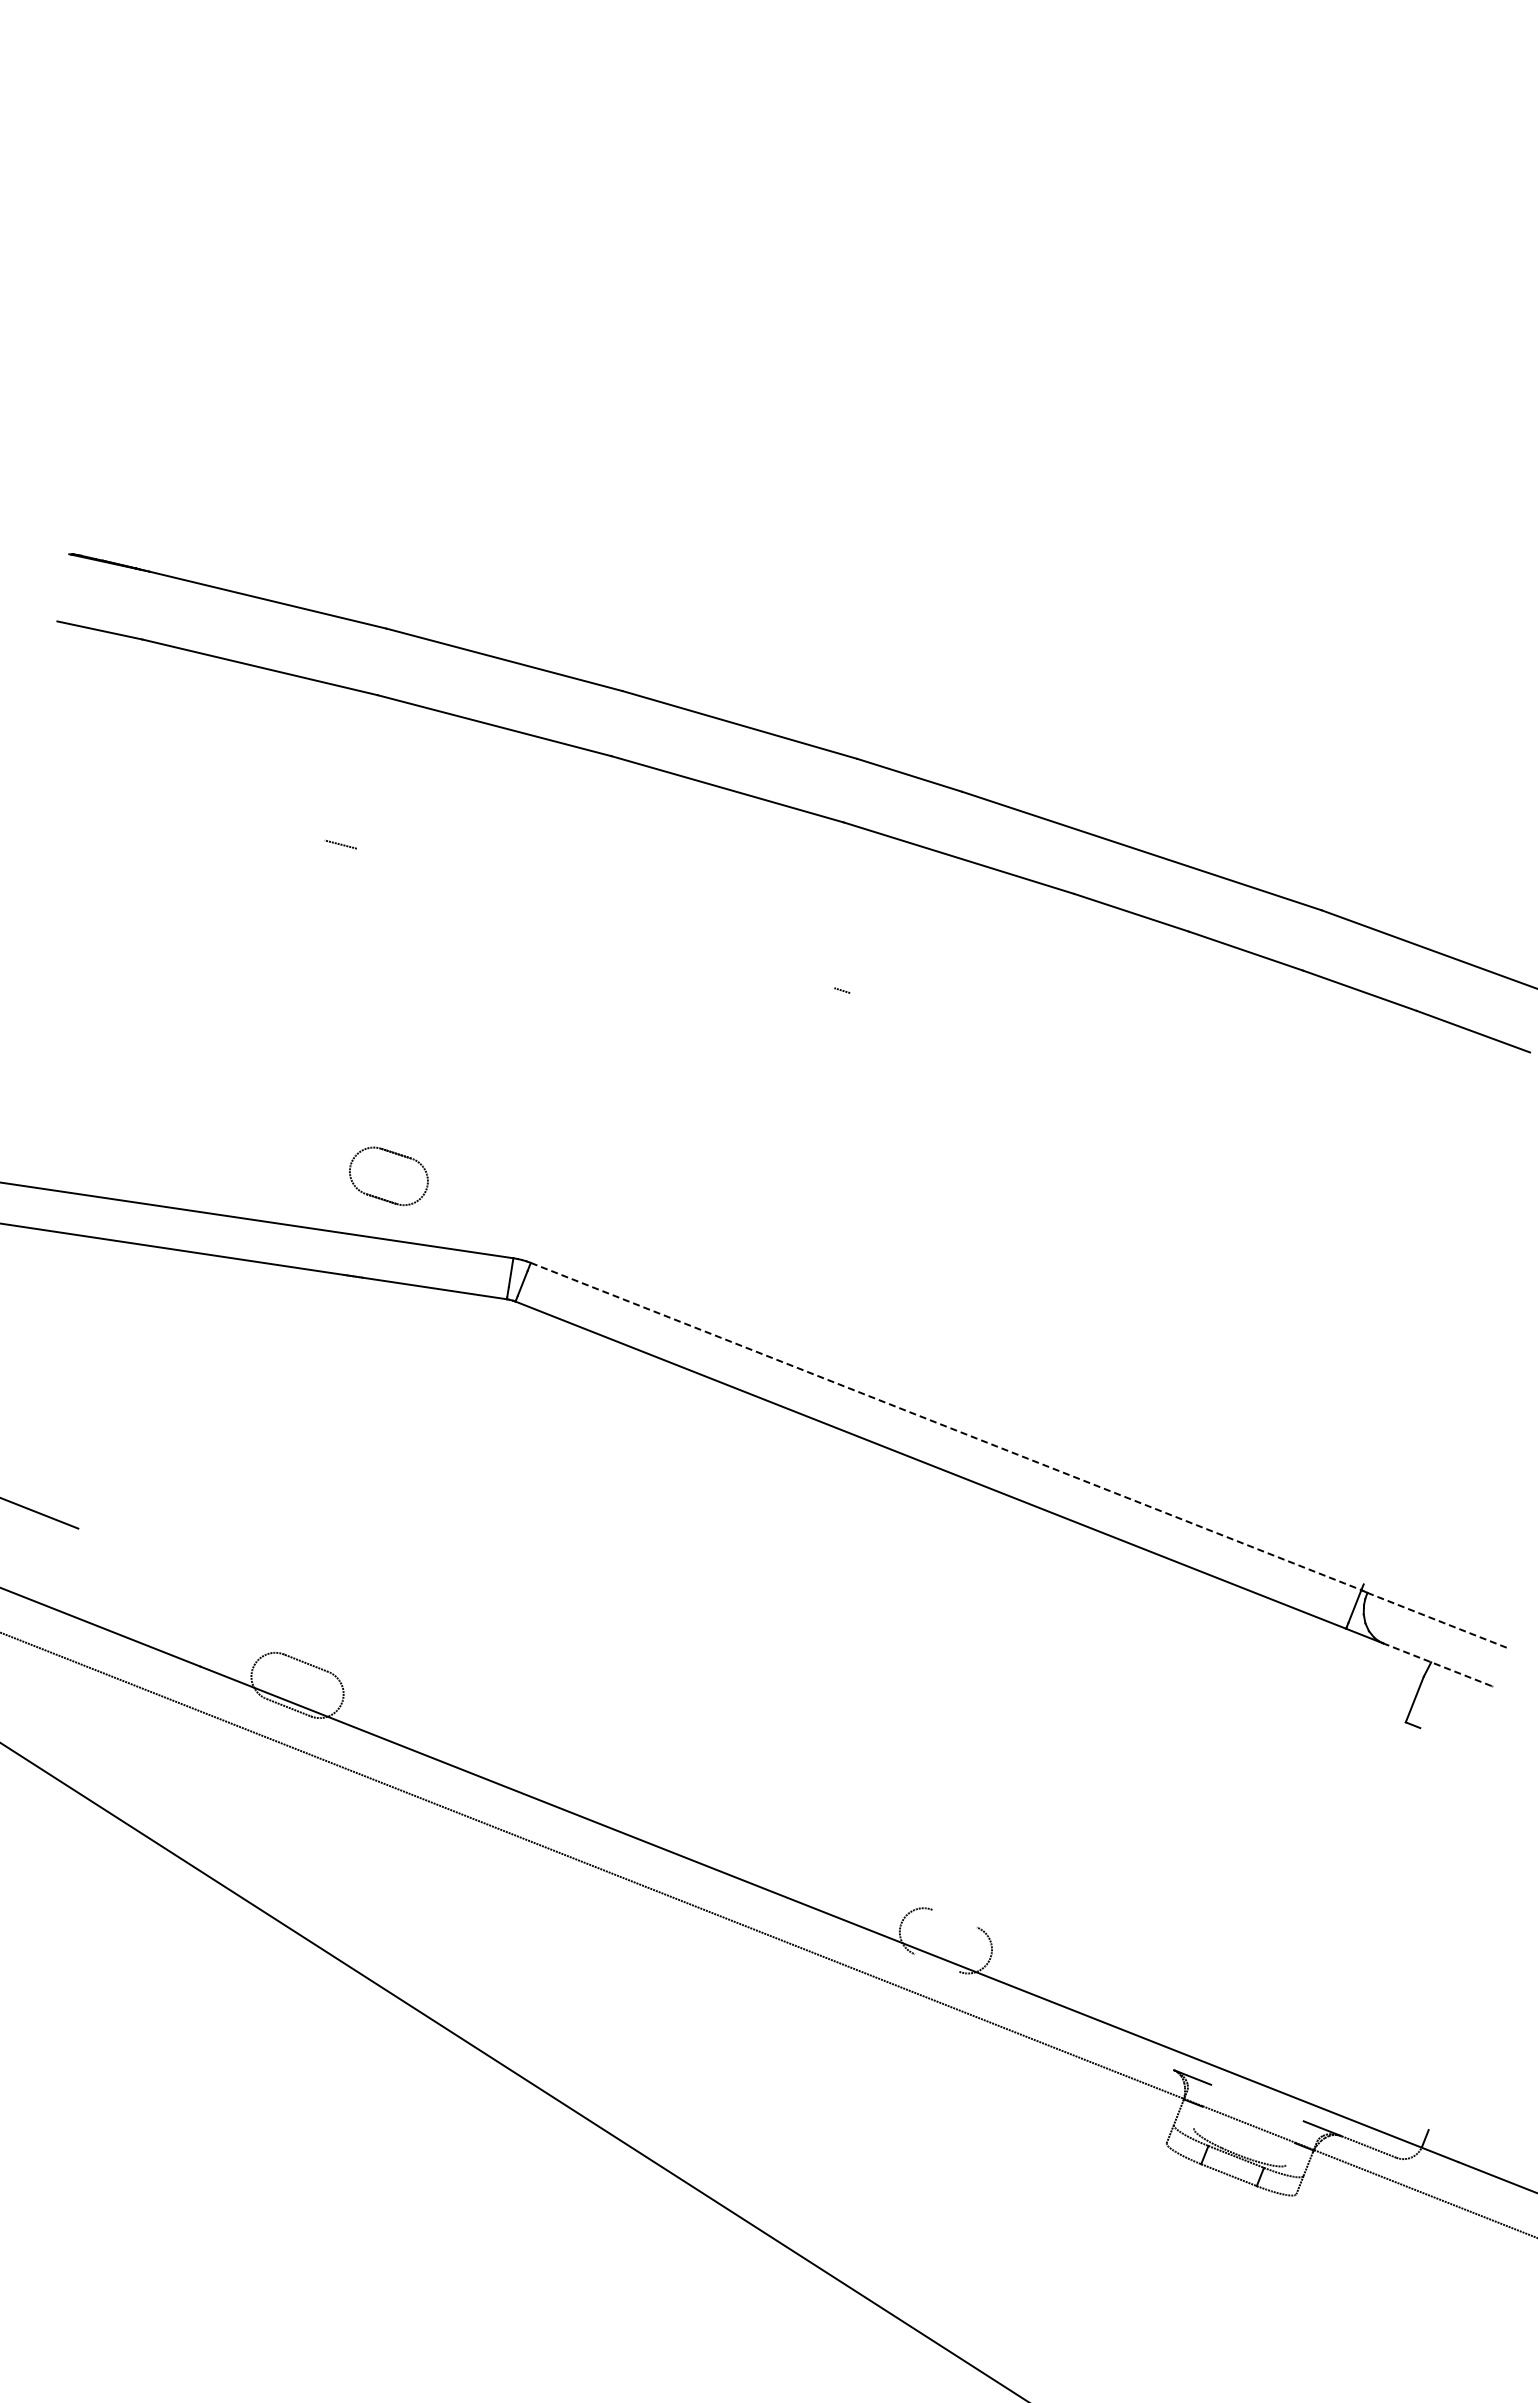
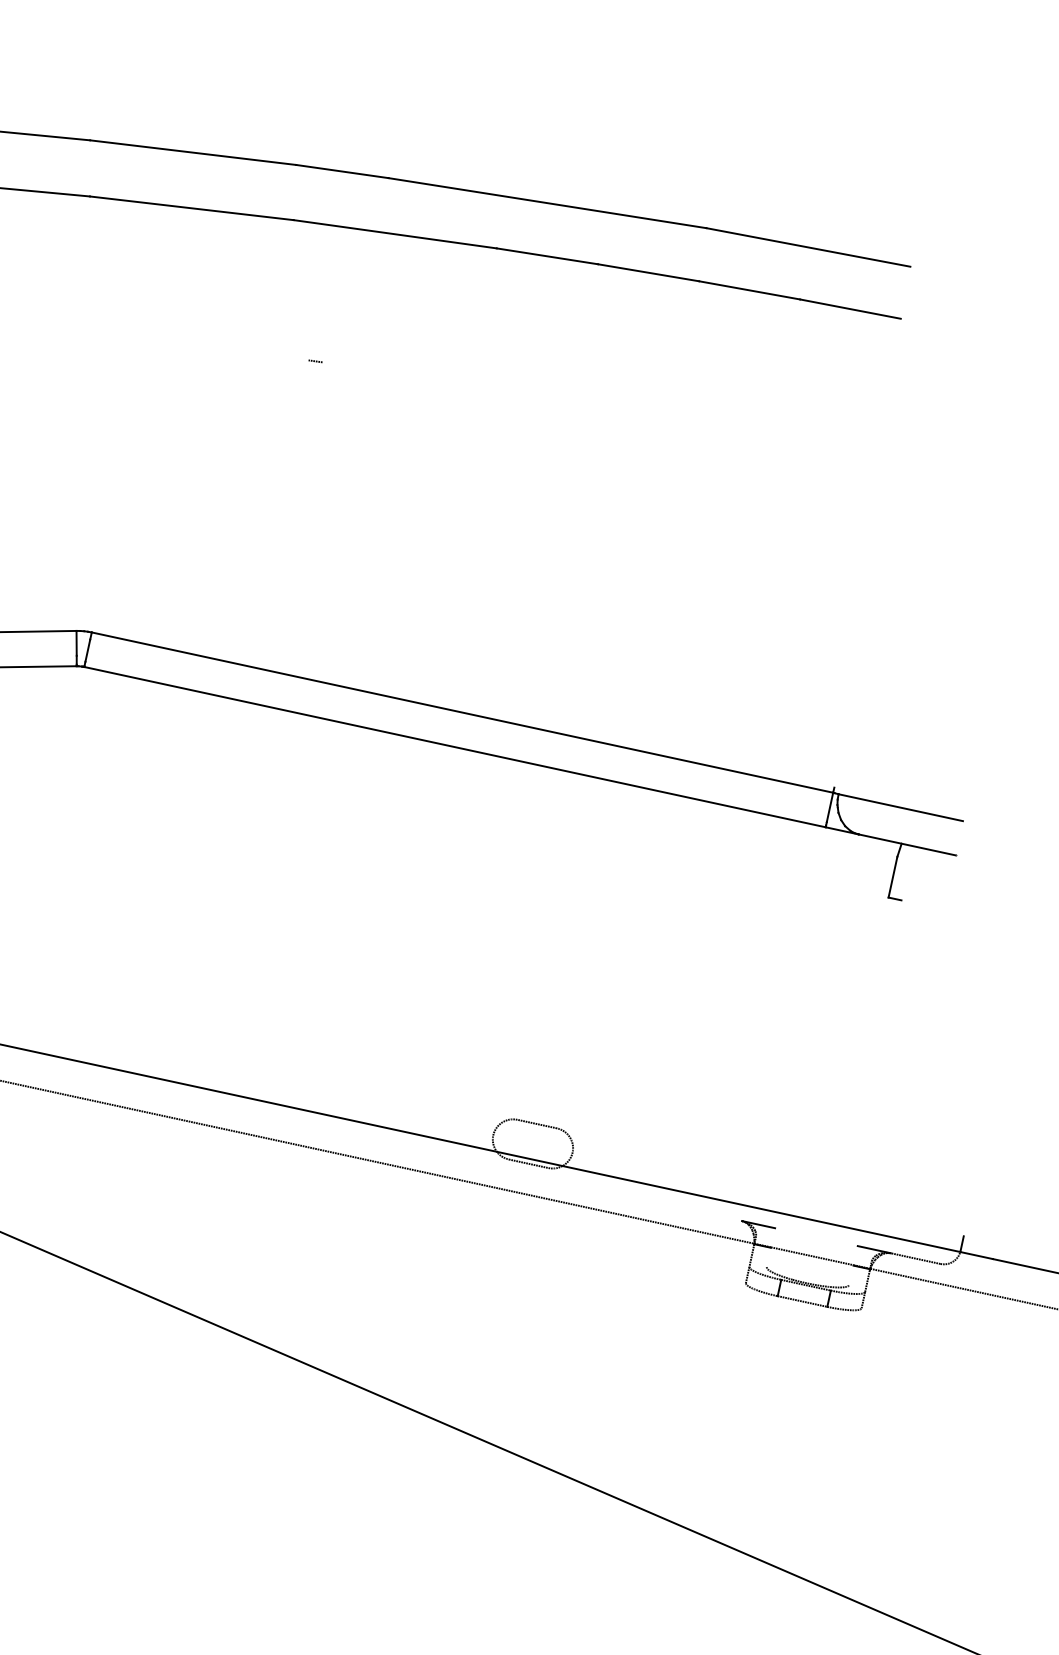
line: (946, 1426) -> (462, 712), dashed -> solid
line: (1437, 1620) -> (901, 807), dashed -> solid
line: (1436, 1664) -> (906, 844), dashed -> solid
line: (954, 1918) -> (537, 1124), added
line: (936, 1962) -> (528, 1163), added

